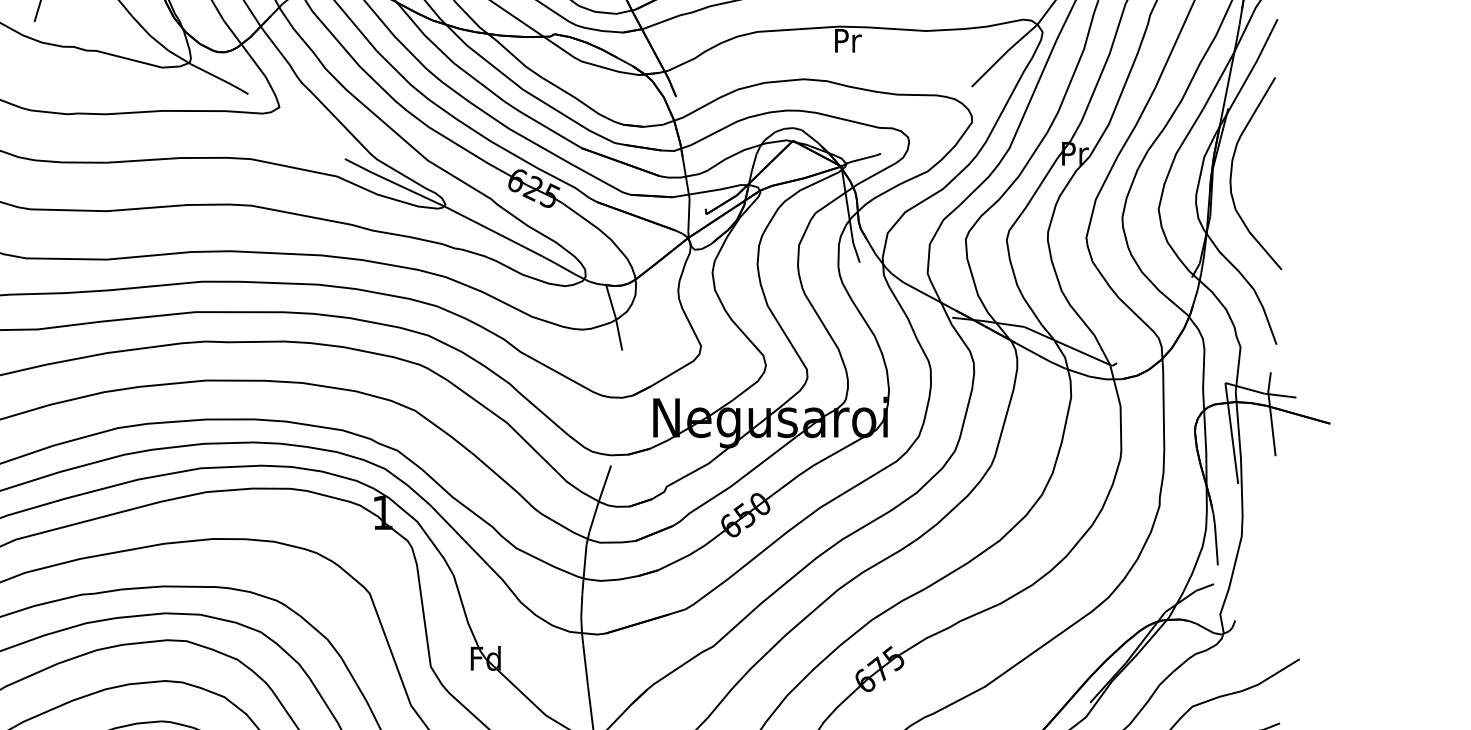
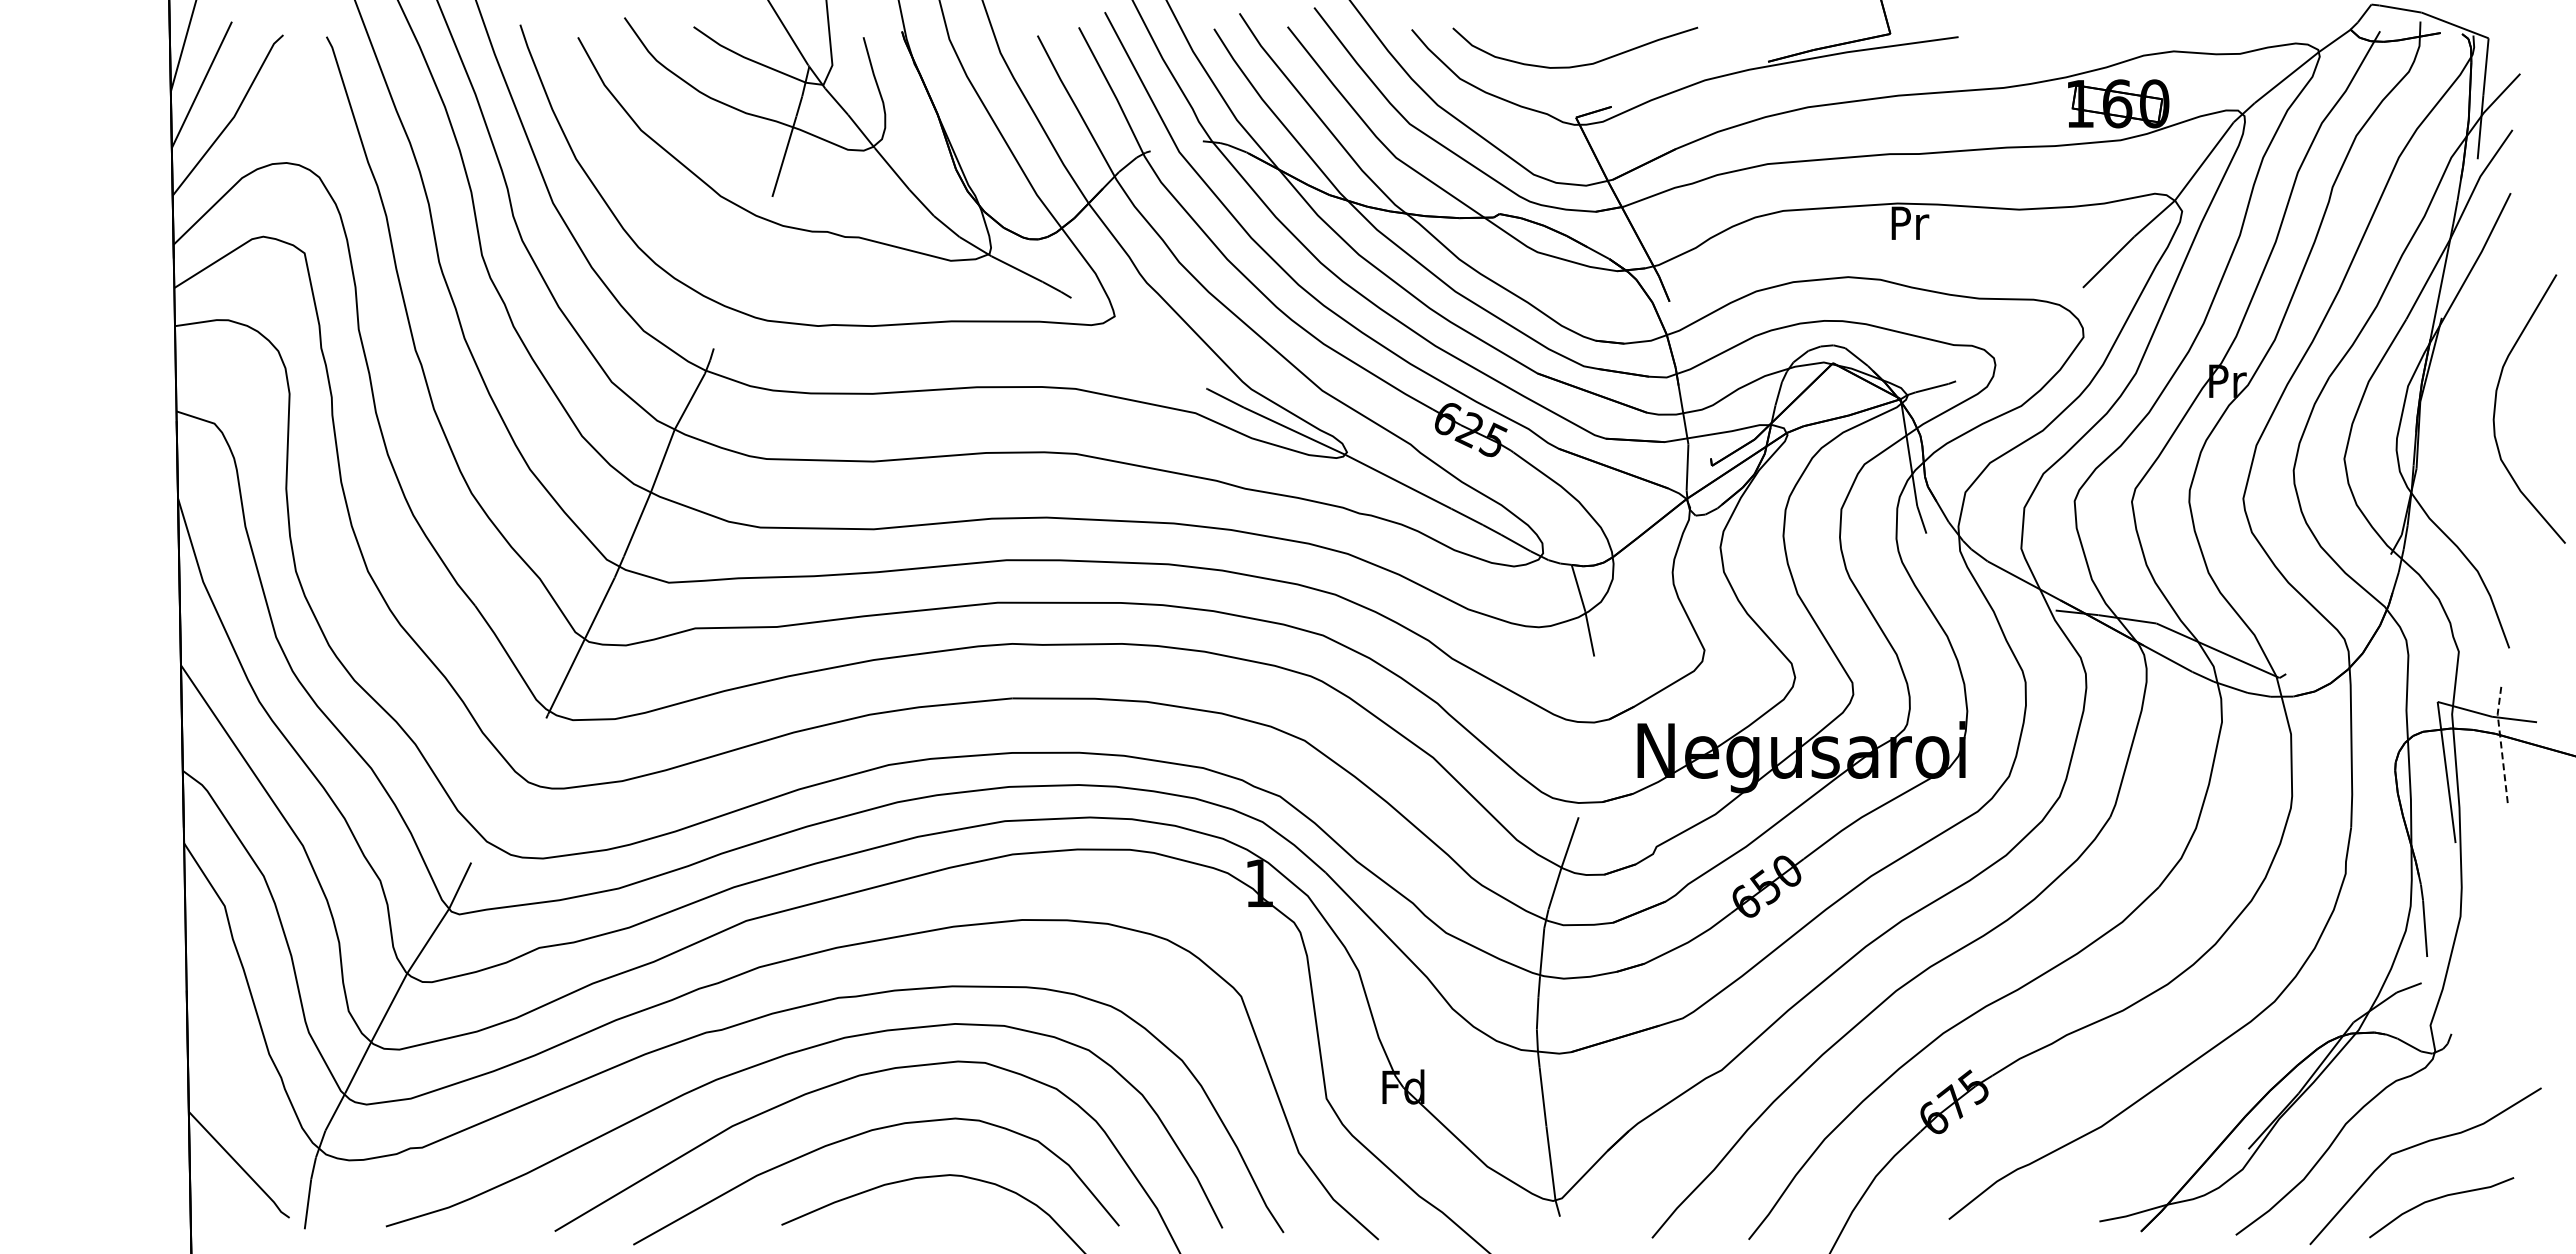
curve: (1232, 169) -> (2496, 403), moved
line: (1271, 413) -> (2501, 744), solid -> dashed

